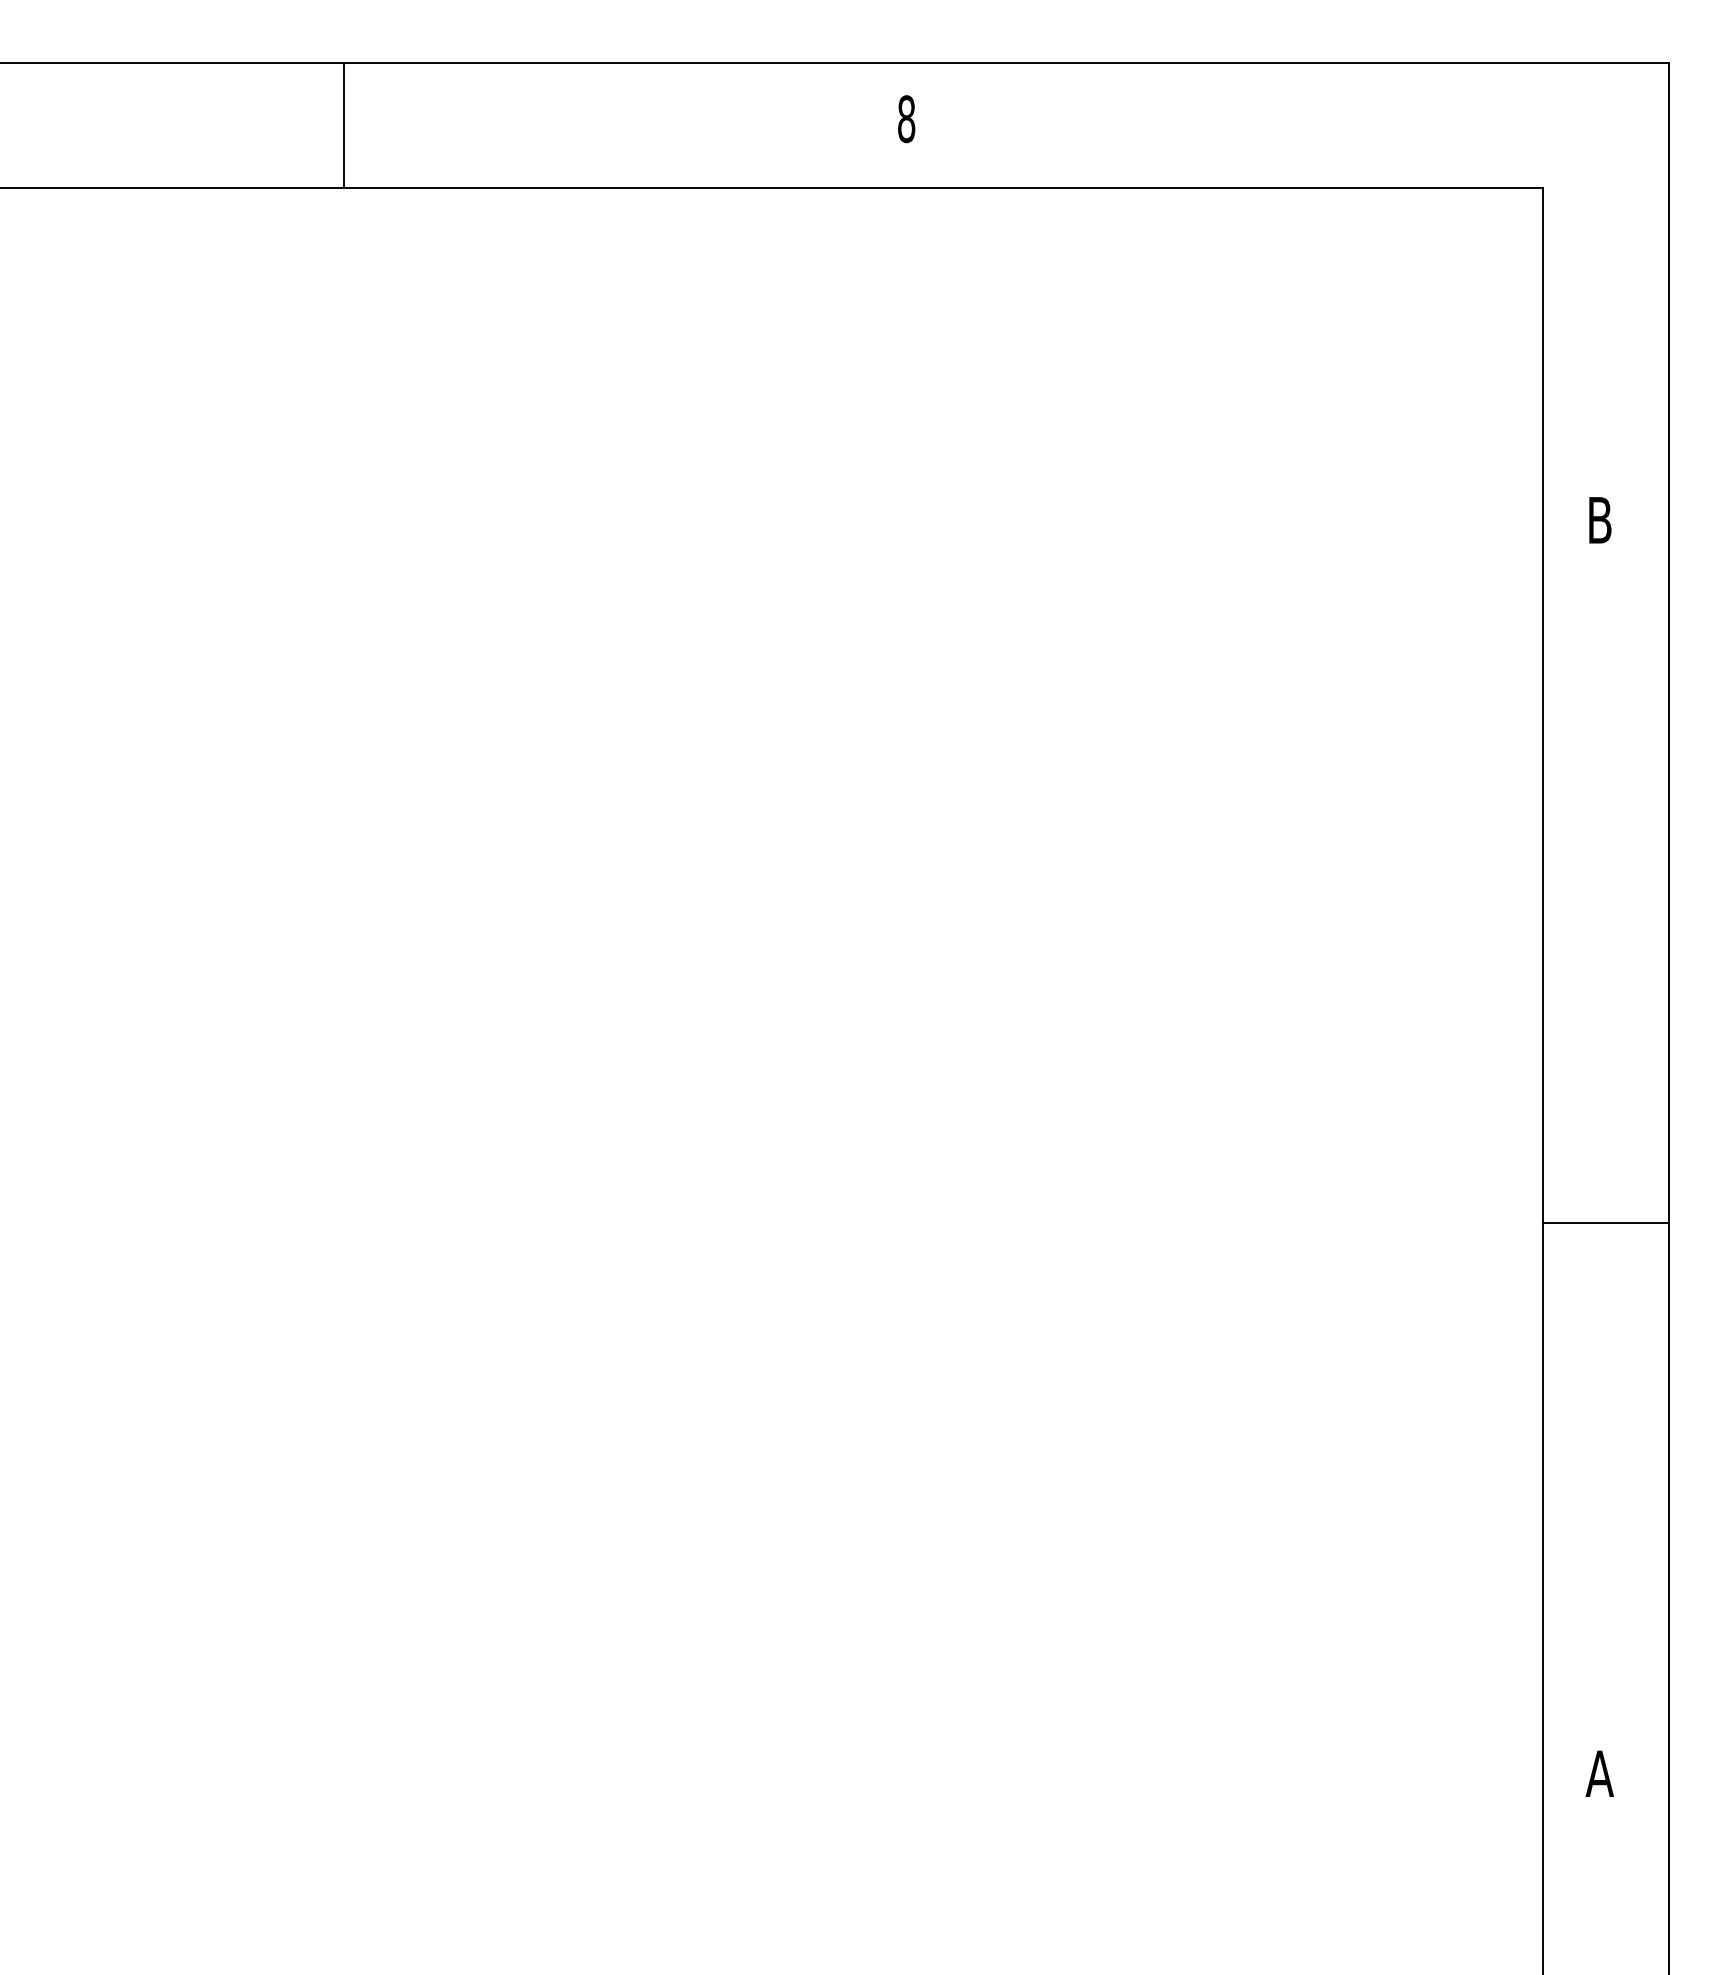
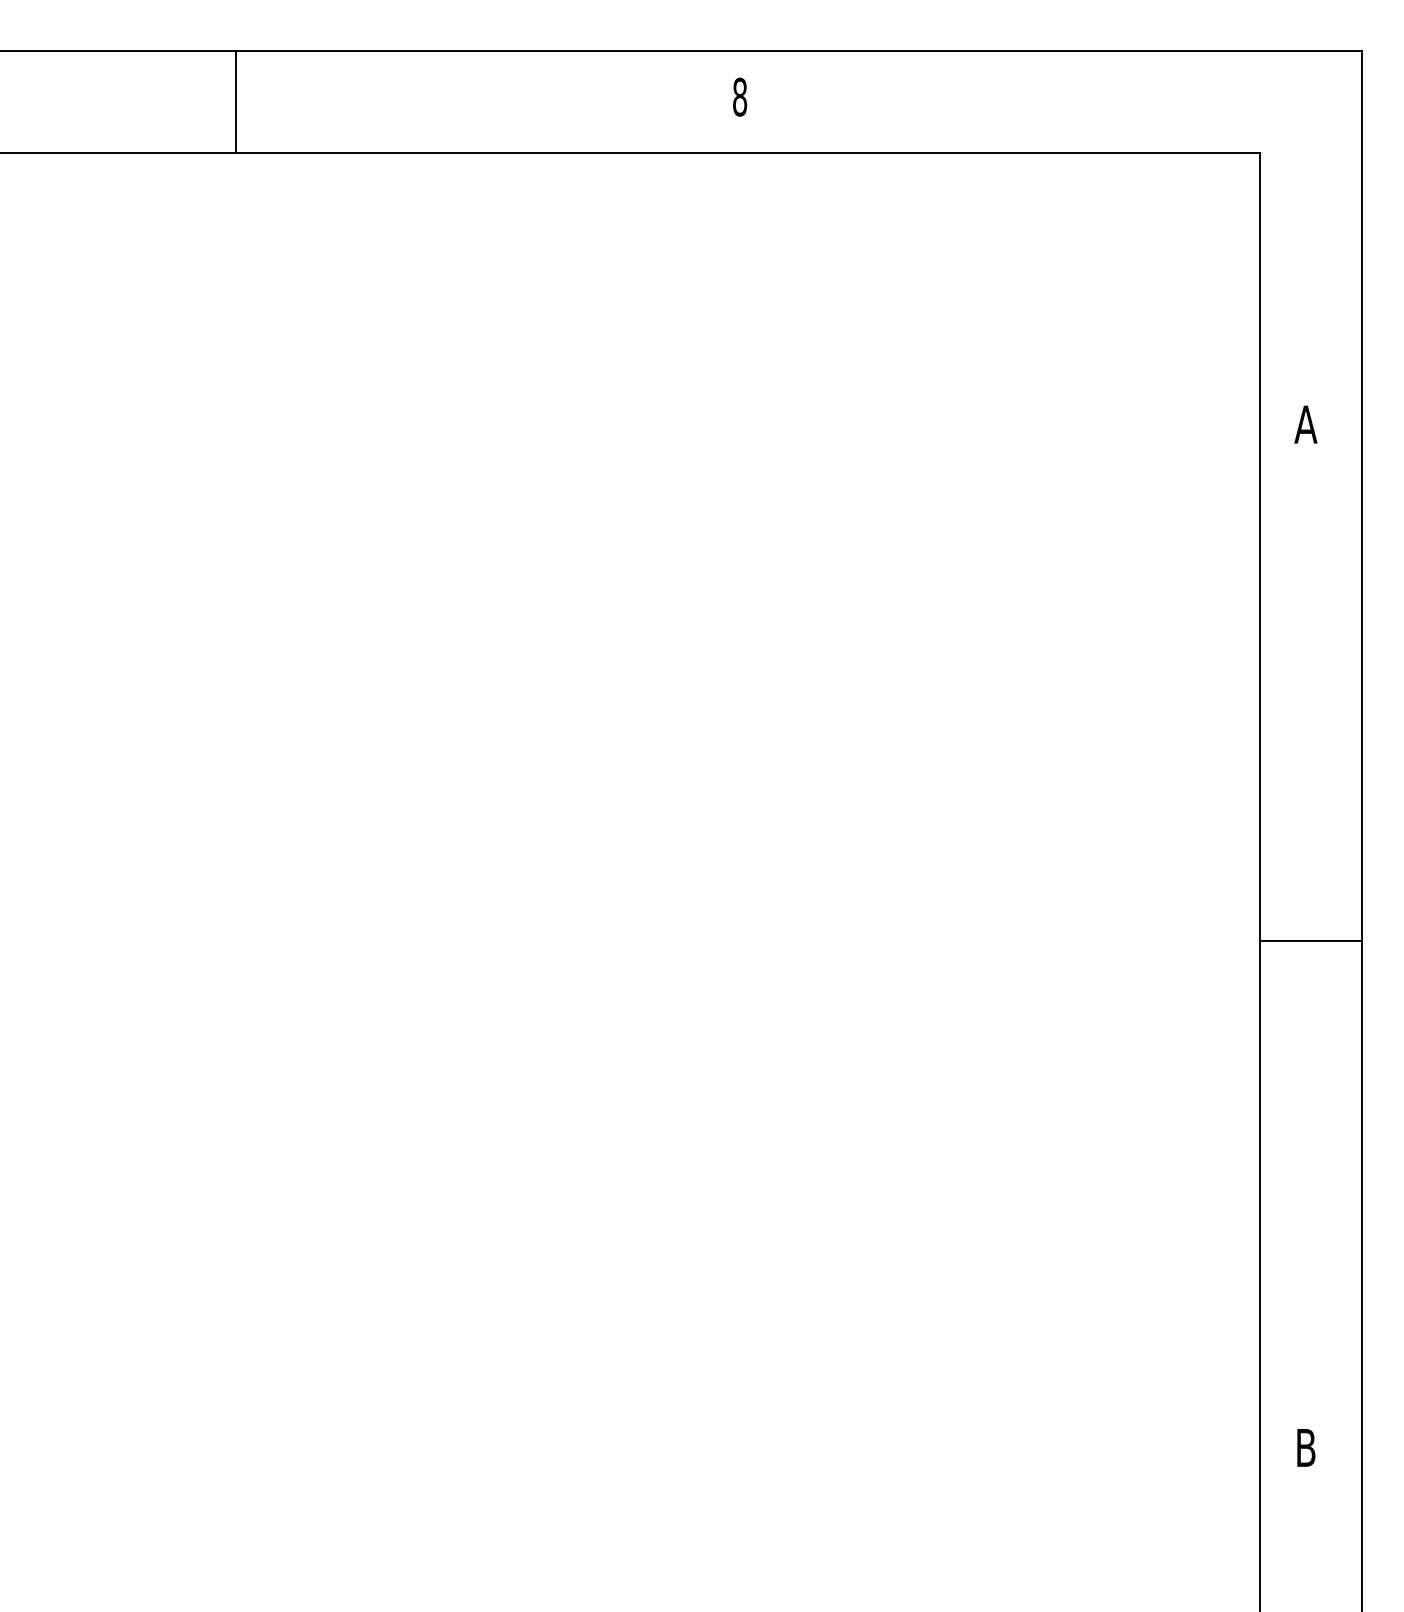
line: (343, 125) -> (236, 102), moved
text: (1599, 520) -> (1305, 424), B -> A
line: (1605, 1223) -> (1310, 941), moved
text: (1599, 1773) -> (1305, 1447), A -> B

